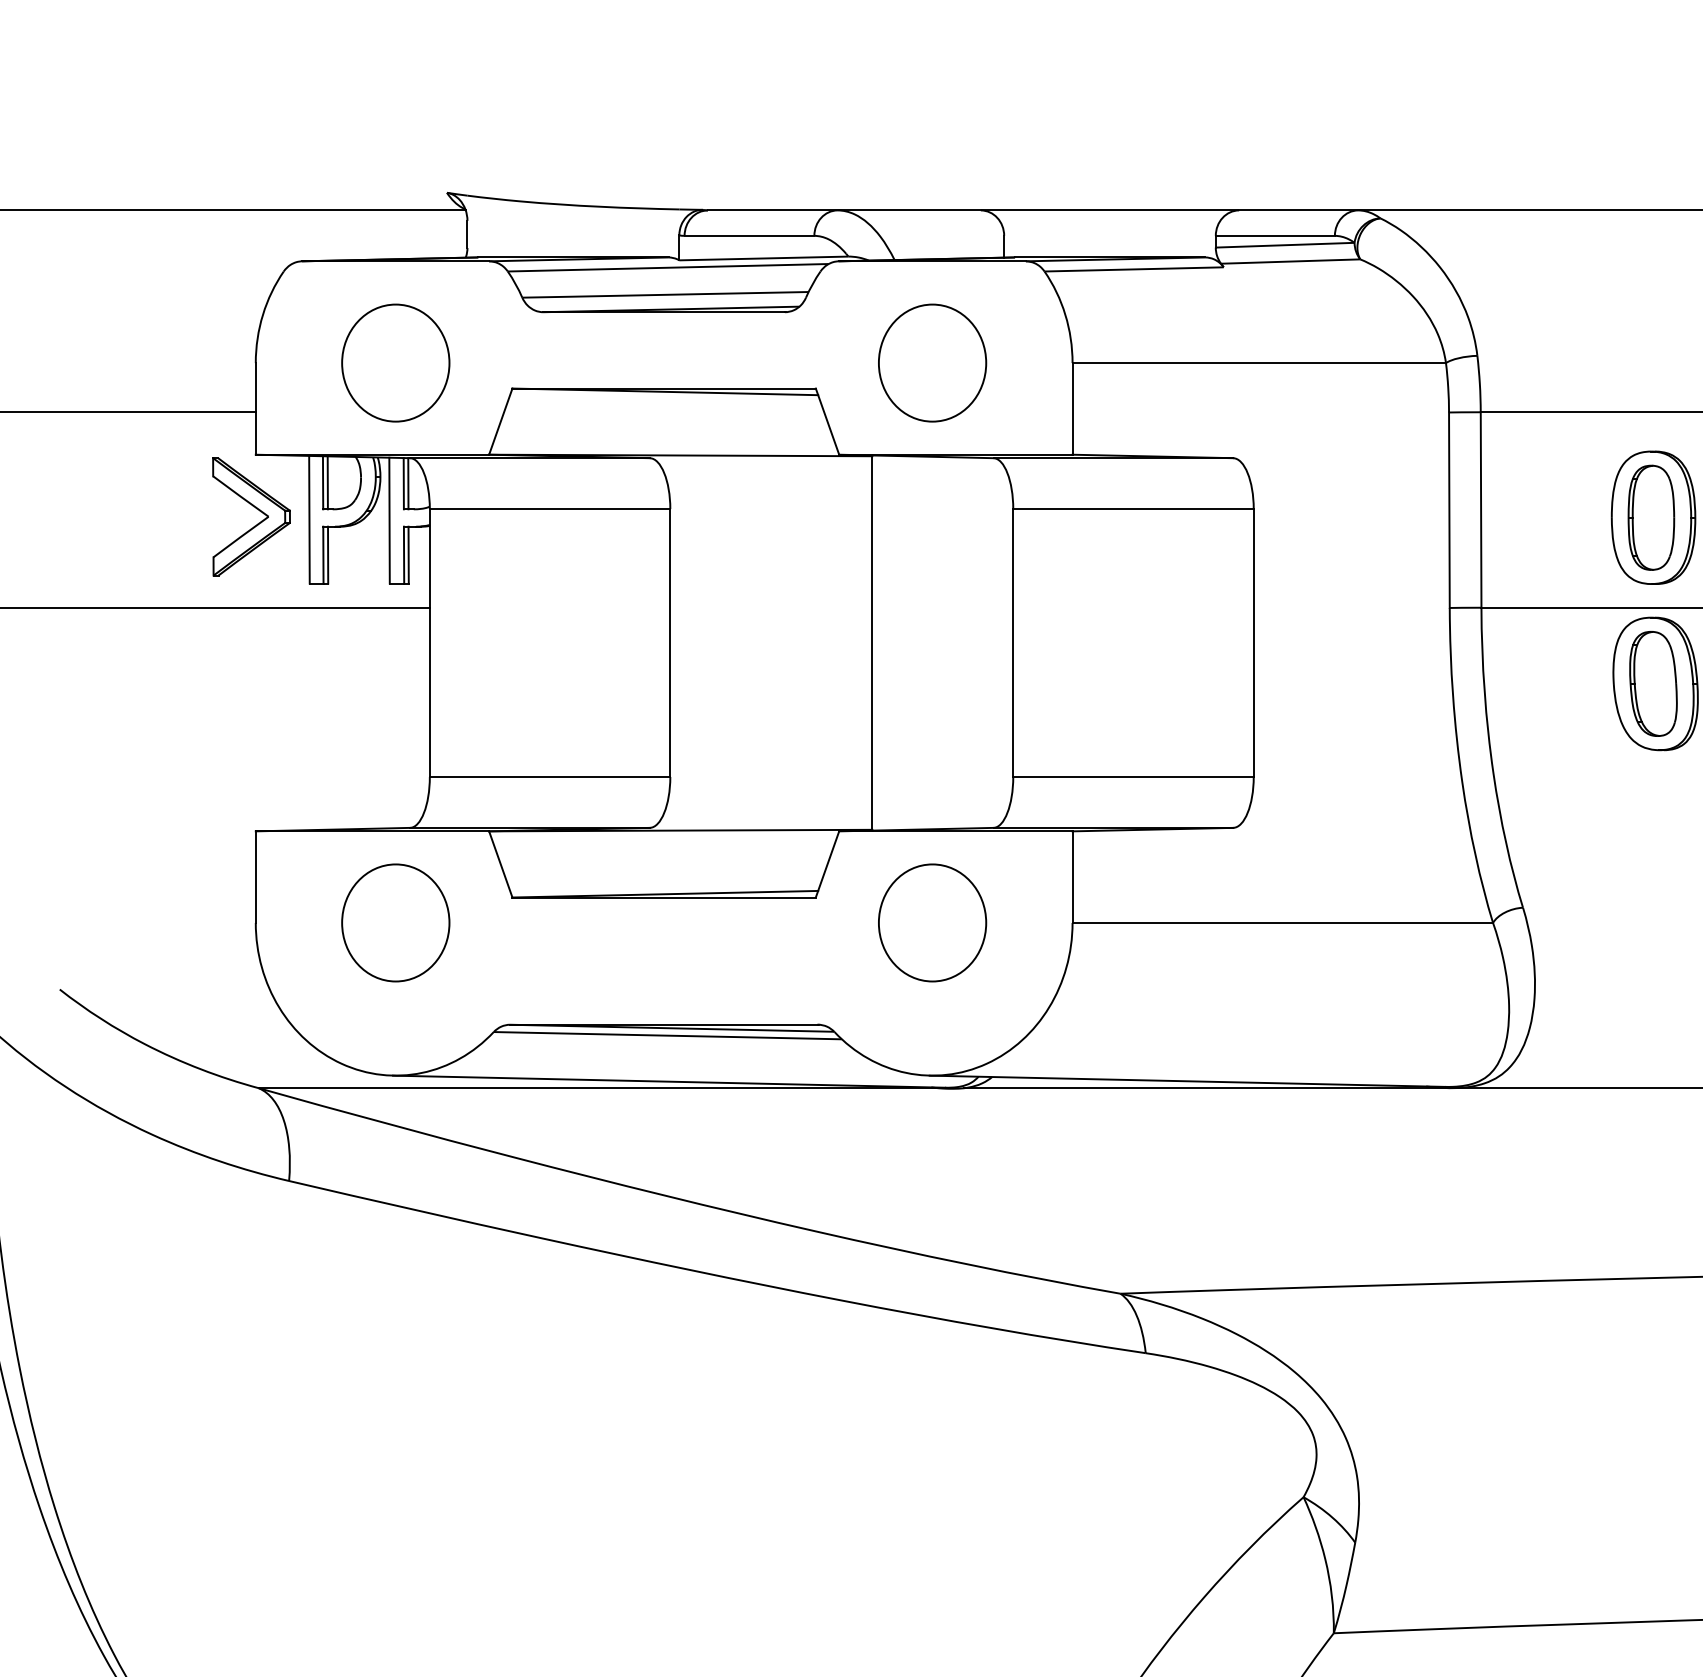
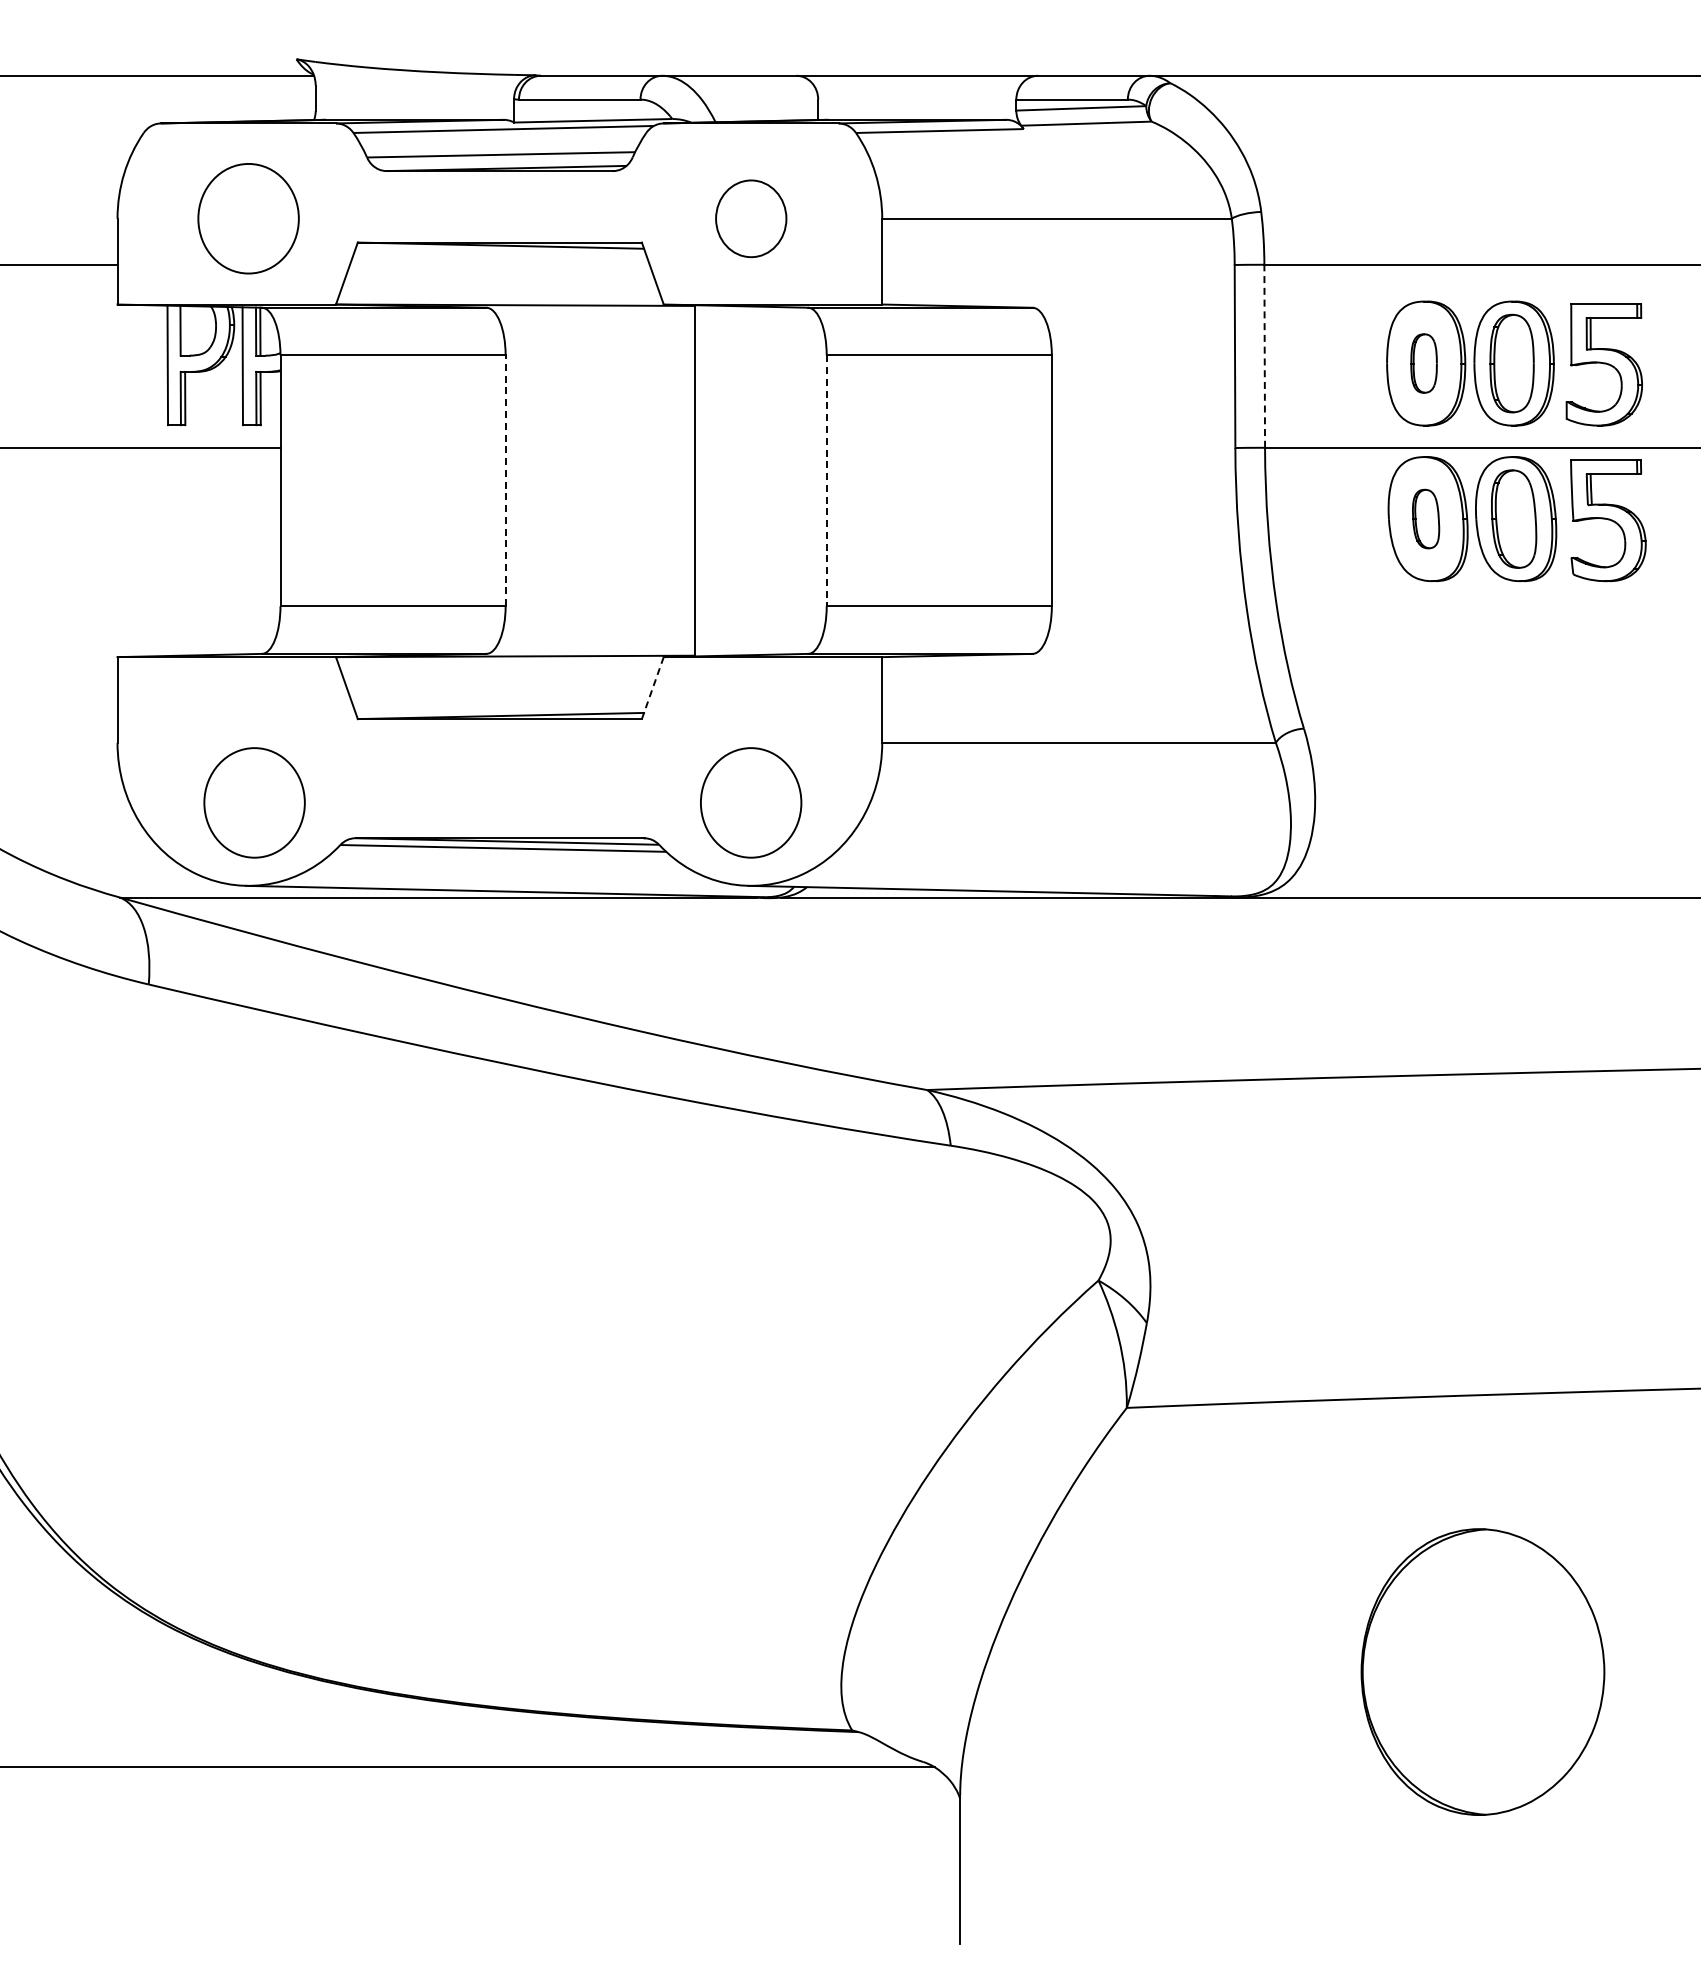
part: (932, 362) -> (751, 218), size x0.7
line: (327, 482) -> (184, 330), removed
part: (255, 509) -> (117, 355), removed
line: (1480, 510) -> (1264, 356), solid -> dashed
part: (1650, 517) -> (1423, 363), size x0.6
line: (670, 642) -> (505, 480), solid -> dashed
line: (1013, 643) -> (826, 481), solid -> dashed
part: (1652, 683) -> (1425, 518), size x0.6
line: (827, 864) -> (652, 688), solid -> dashed
part: (395, 922) -> (254, 802), moved
part: (932, 922) -> (751, 802), moved

